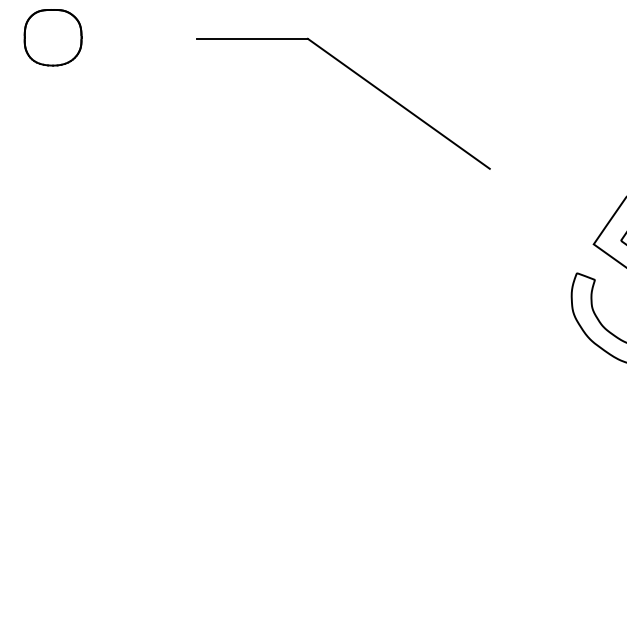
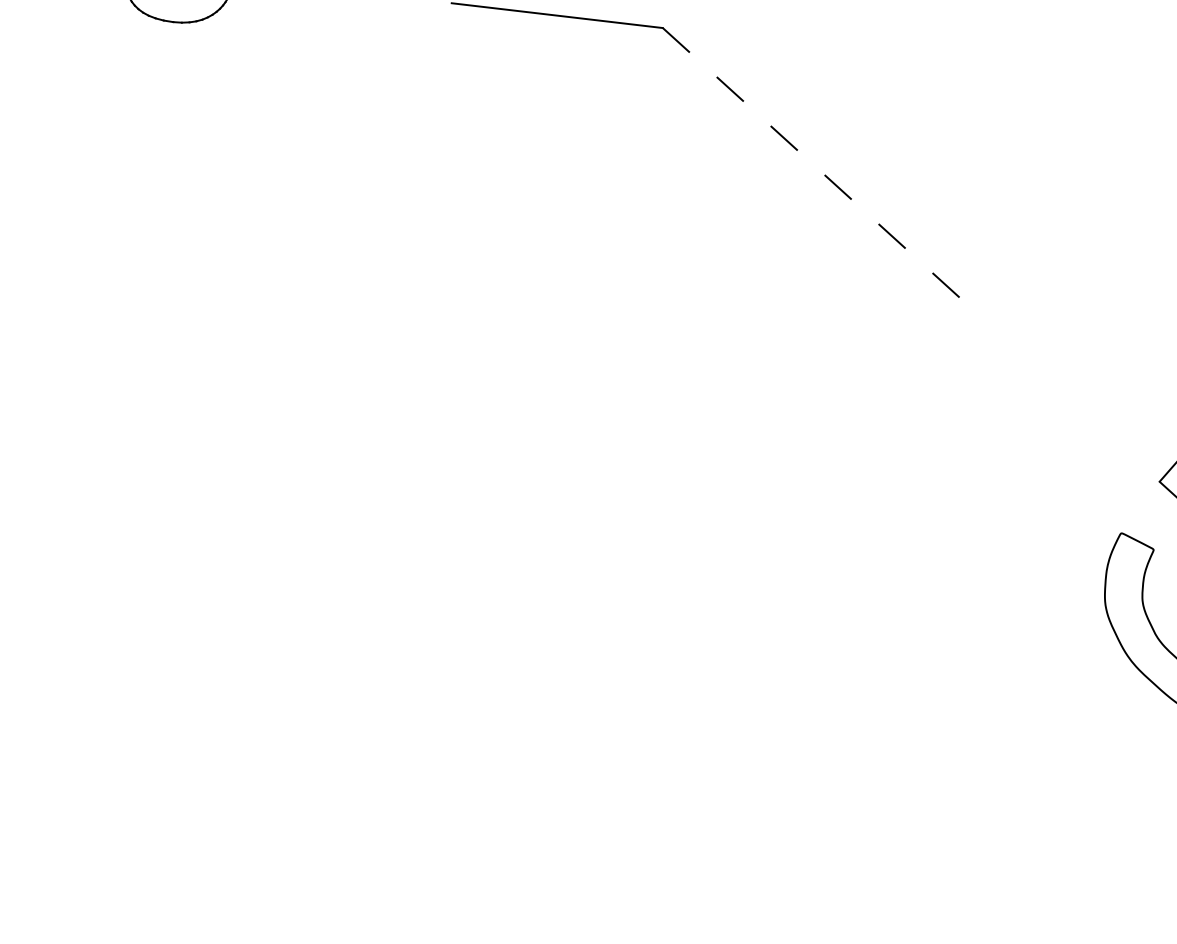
line: (398, 103) -> (820, 170), solid -> dashed

